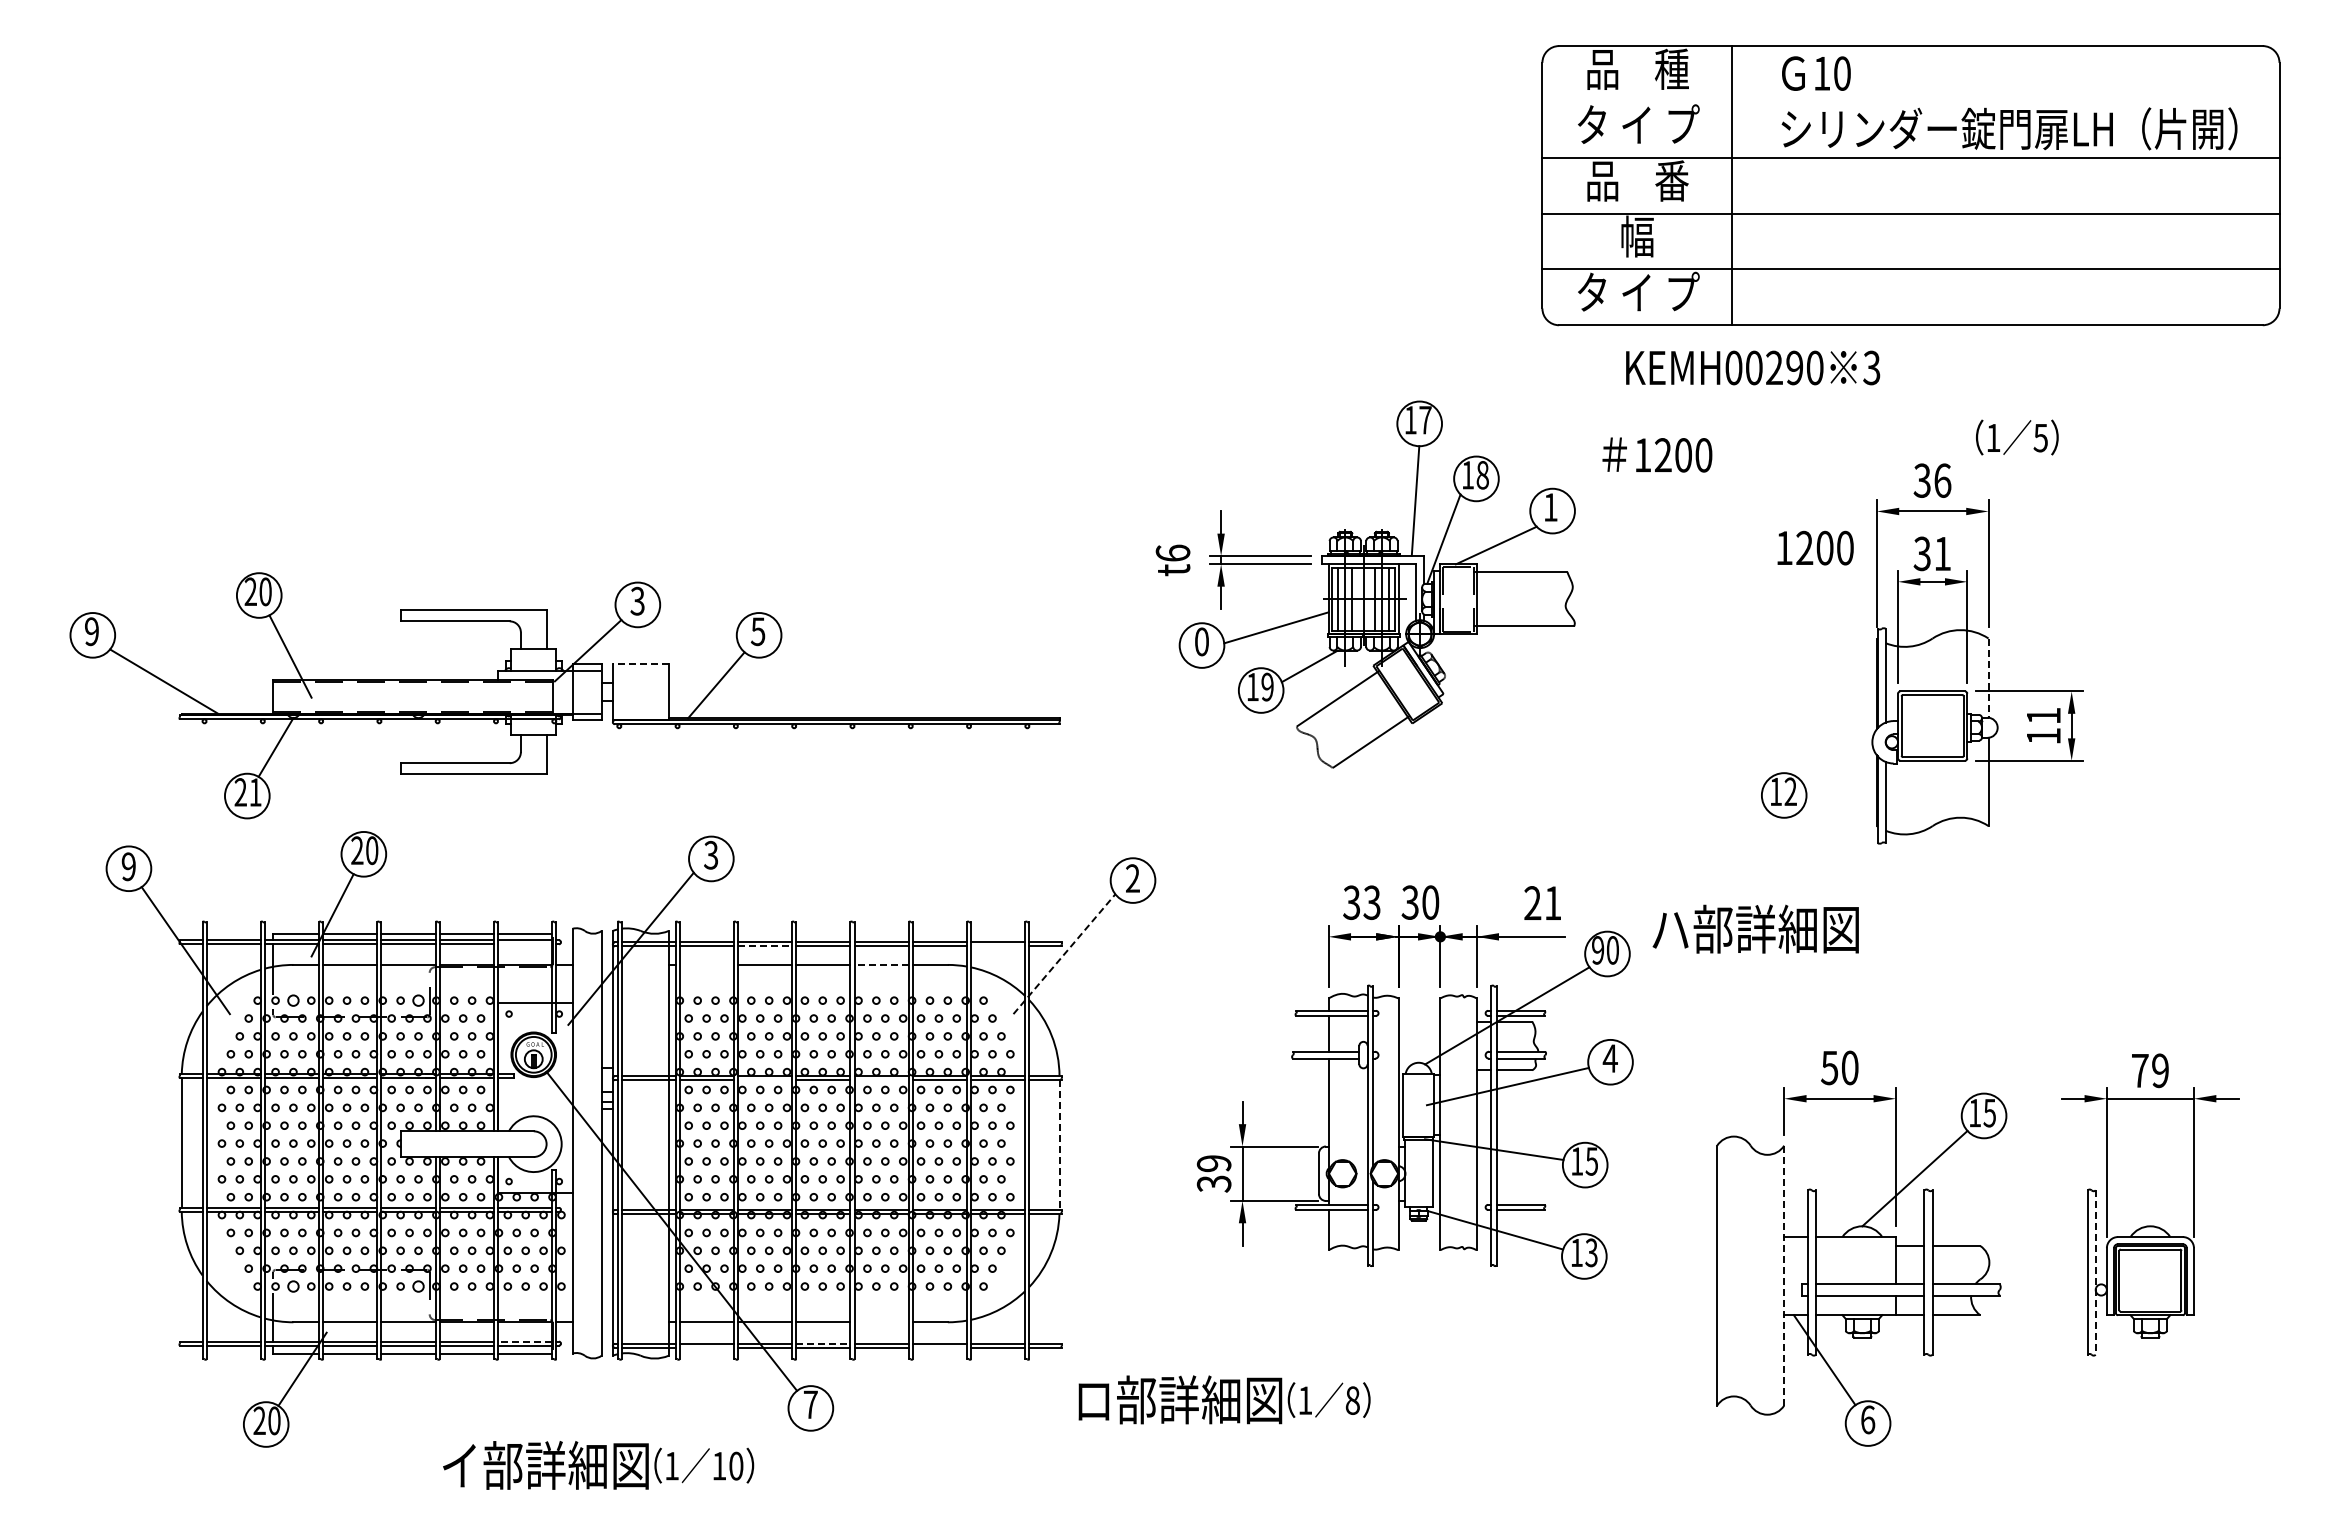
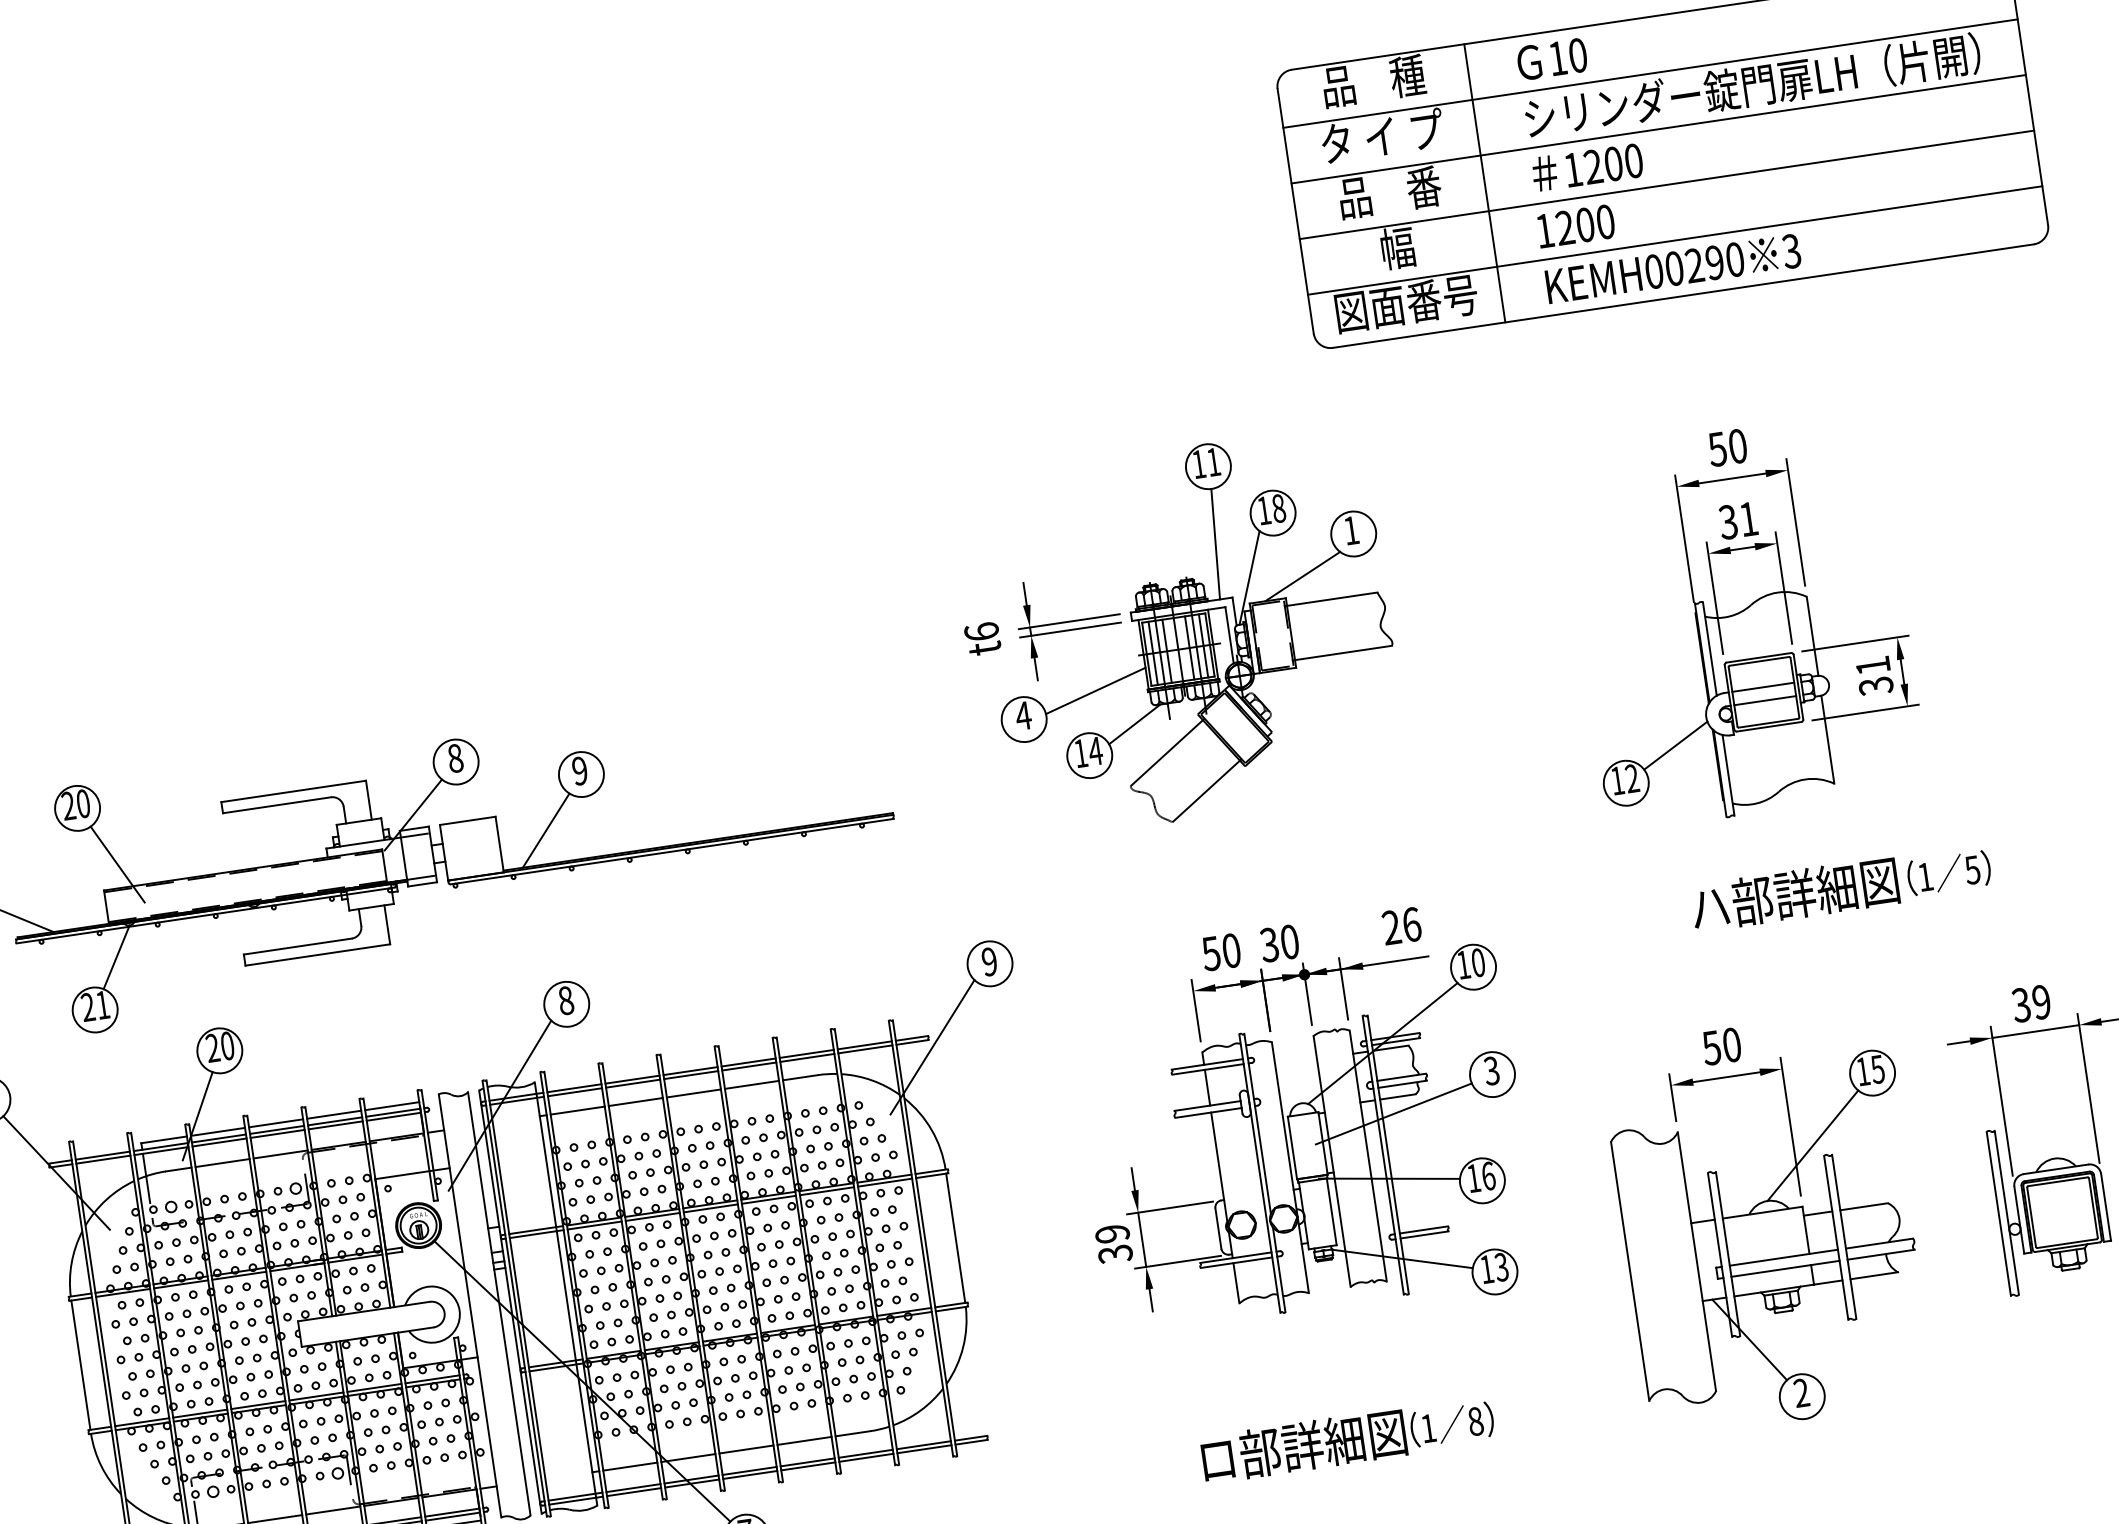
line: (1910, 101) -> (1650, 73), added
text: (1637, 292) -> (1406, 303), タ イ プ -> 図面番号
text: (1753, 367) -> (1673, 268), moved
text: (1425, 420) -> (1213, 462), 17 -> 11
text: (2017, 437) -> (1949, 873), moved
text: (1657, 454) -> (1587, 167), moved
text: (1932, 480) -> (1727, 447), 36 -> 50
text: (1815, 547) -> (1575, 225), moved
text: (637, 600) -> (455, 757), 3 -> 8
text: (757, 631) -> (579, 770), 5 -> 9
text: (1201, 641) -> (1023, 715), 0 -> 4
line: (640, 664) -> (467, 821), dashed -> solid
line: (1988, 678) -> (1812, 636), dashed -> solid
text: (1267, 686) -> (1095, 750), 19 -> 14
line: (1932, 721) -> (1763, 687), added
line: (1932, 734) -> (1765, 700), added
text: (2043, 736) -> (1875, 686), 11 -> 31
line: (1837, 765) -> (1674, 745), added
text: (711, 854) -> (566, 999), 3 -> 8
text: (1132, 878) -> (989, 961), 2 -> 9
text: (1361, 902) -> (1220, 952), 33 -> 50
text: (1553, 903) -> (1412, 924), 21 -> 26
text: (1755, 928) -> (1794, 893), moved
line: (525, 944) -> (394, 1116), added
line: (765, 946) -> (633, 1083), dashed -> solid
line: (998, 946) -> (865, 1049), added
text: (1598, 950) -> (1464, 965), 90 -> 10
line: (1064, 954) -> (932, 1047), dashed -> solid
line: (706, 964) -> (577, 1110), added
line: (881, 964) -> (751, 1084), dashed -> solid
text: (1609, 1058) -> (1490, 1071), 4 -> 3
text: (2139, 1070) -> (2020, 1005), 79 -> 39
line: (764, 1080) -> (652, 1217), added
line: (881, 1080) -> (768, 1200), added
line: (1059, 1145) -> (955, 1238), dashed -> solid
text: (1591, 1161) -> (1488, 1176), 15 -> 16
line: (2095, 1273) -> (2006, 1213), dashed -> solid
line: (1784, 1275) -> (1697, 1261), dashed -> solid
line: (881, 1322) -> (804, 1441), added
line: (524, 1341) -> (451, 1512), dashed -> solid
line: (823, 1343) -> (749, 1470), dashed -> solid
line: (706, 1347) -> (633, 1491), added
line: (939, 1347) -> (865, 1457), added
text: (1224, 1399) -> (1347, 1439), moved
text: (1868, 1419) -> (1802, 1392), 6 -> 2

